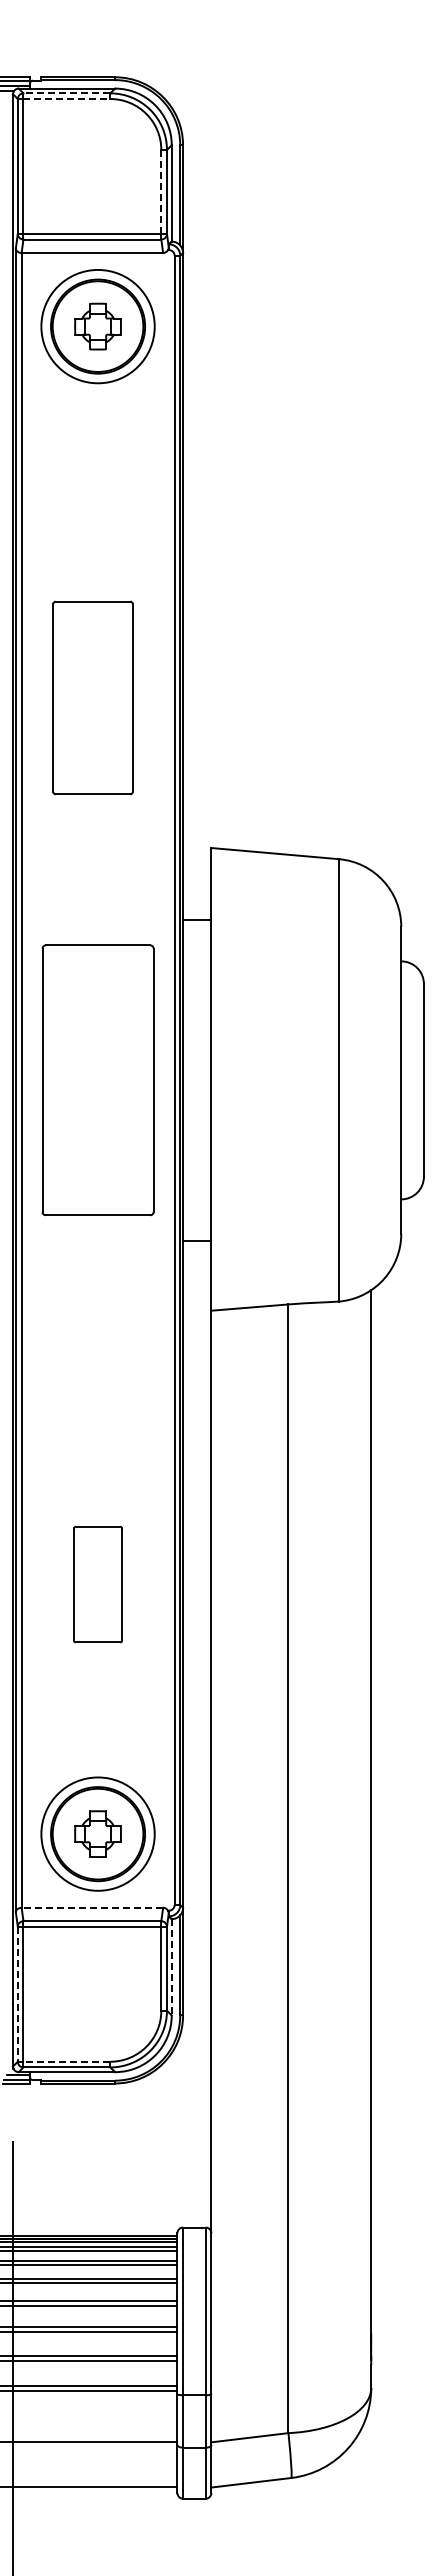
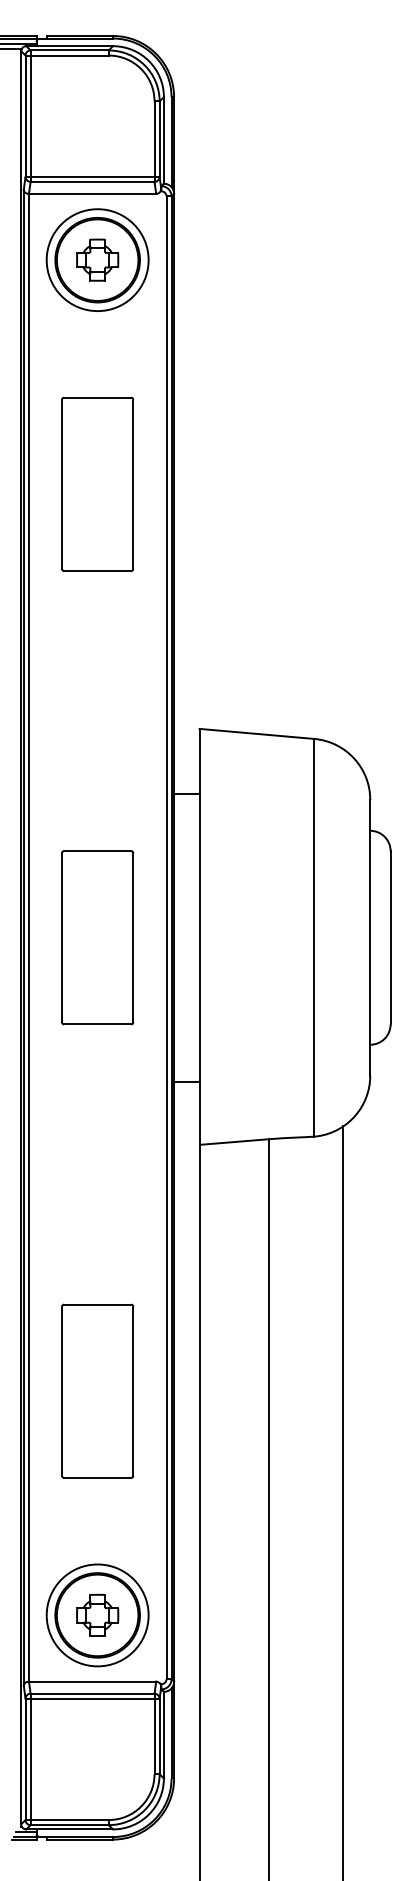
line: (66, 93) -> (69, 50), dashed -> solid
line: (67, 99) -> (70, 55), dashed -> solid
line: (161, 192) -> (154, 139), dashed -> solid
part: (92, 697) -> (97, 483), moved
part: (97, 1080) -> (97, 937), size x0.71
part: (97, 1584) -> (97, 1390), size x1.67
line: (92, 1907) -> (92, 1681), dashed -> solid
line: (171, 1967) -> (163, 1735), dashed -> solid
line: (17, 1994) -> (25, 1759), dashed -> solid
line: (66, 2061) -> (69, 1819), dashed -> solid

